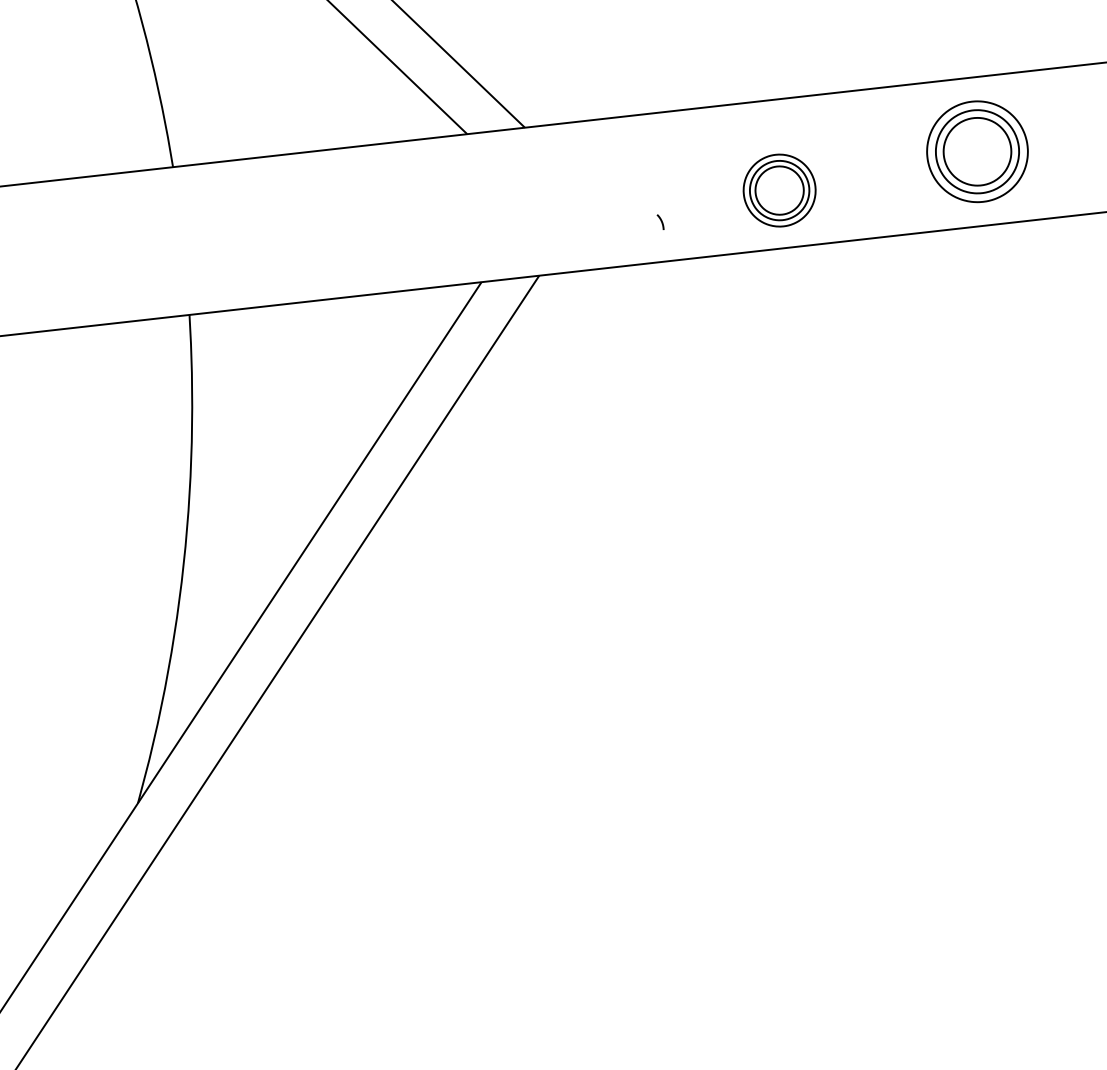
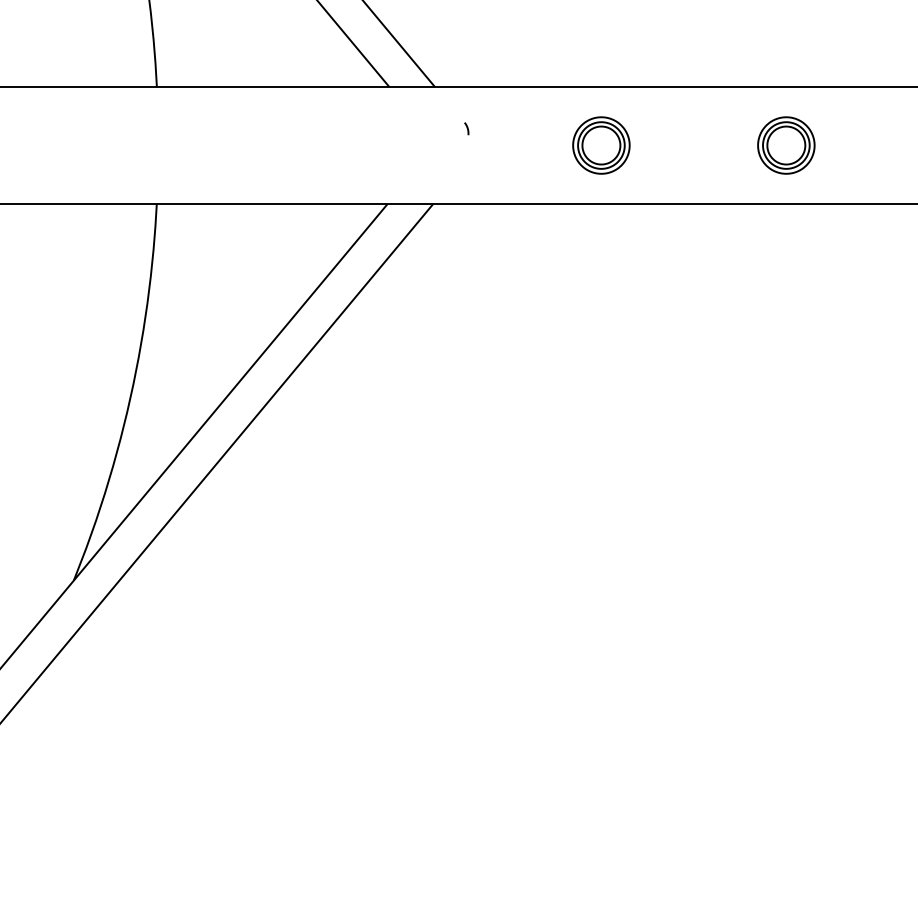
part: (977, 151) -> (786, 145), size x0.71
part: (779, 190) -> (601, 145), moved
curve: (660, 221) -> (466, 128), moved

